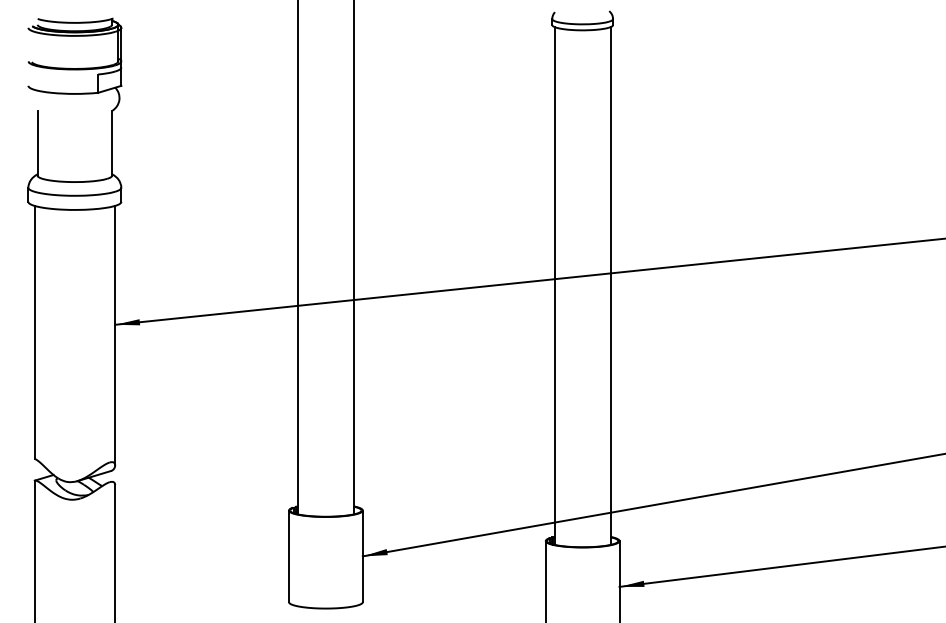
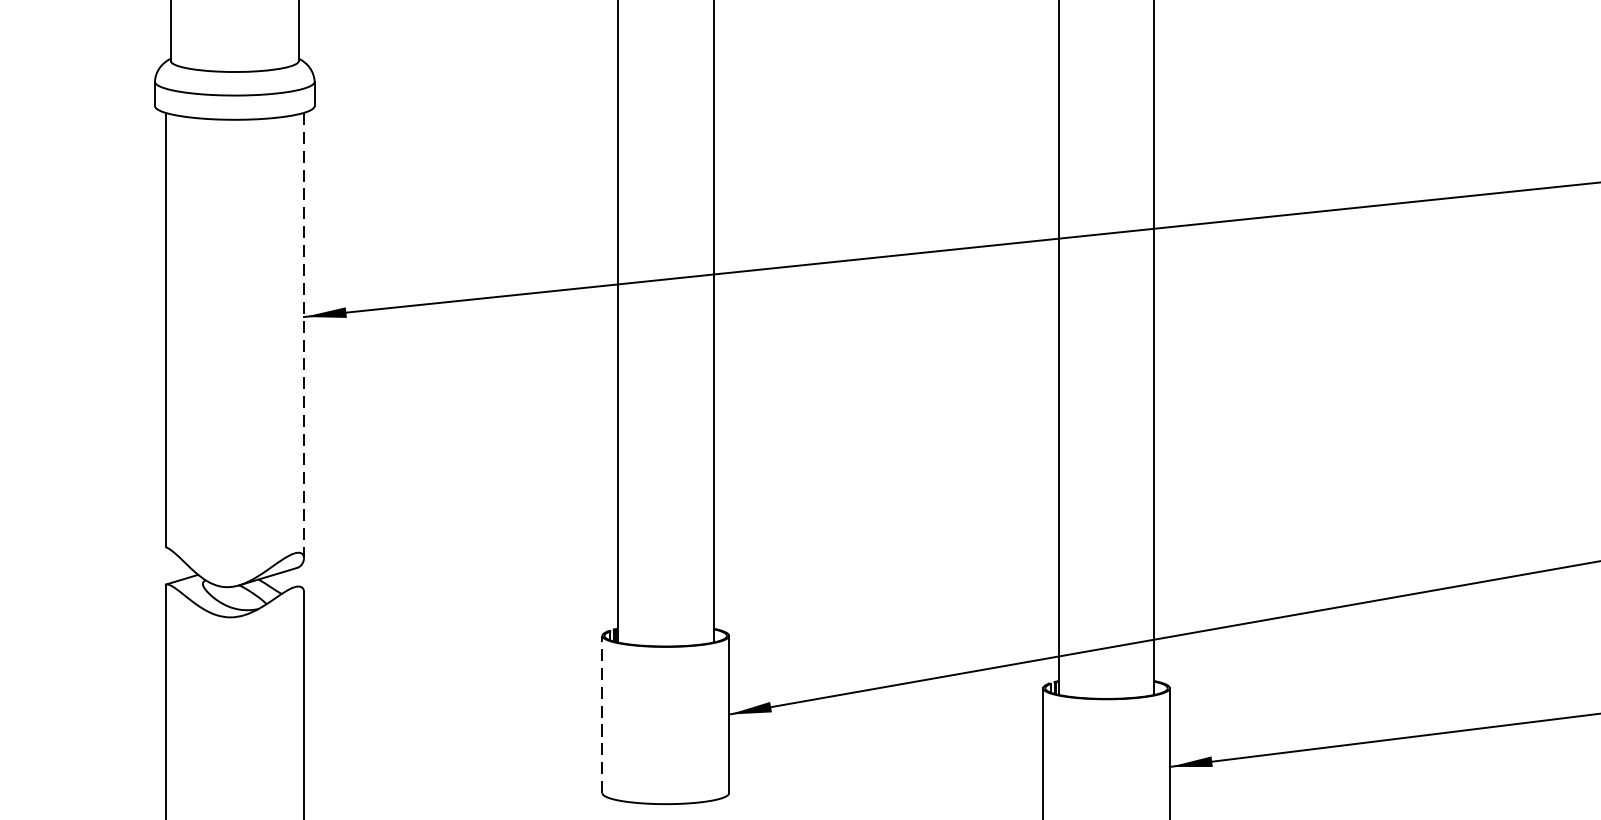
line: (115, 335) -> (304, 335), solid -> dashed
line: (289, 556) -> (603, 714), solid -> dashed

